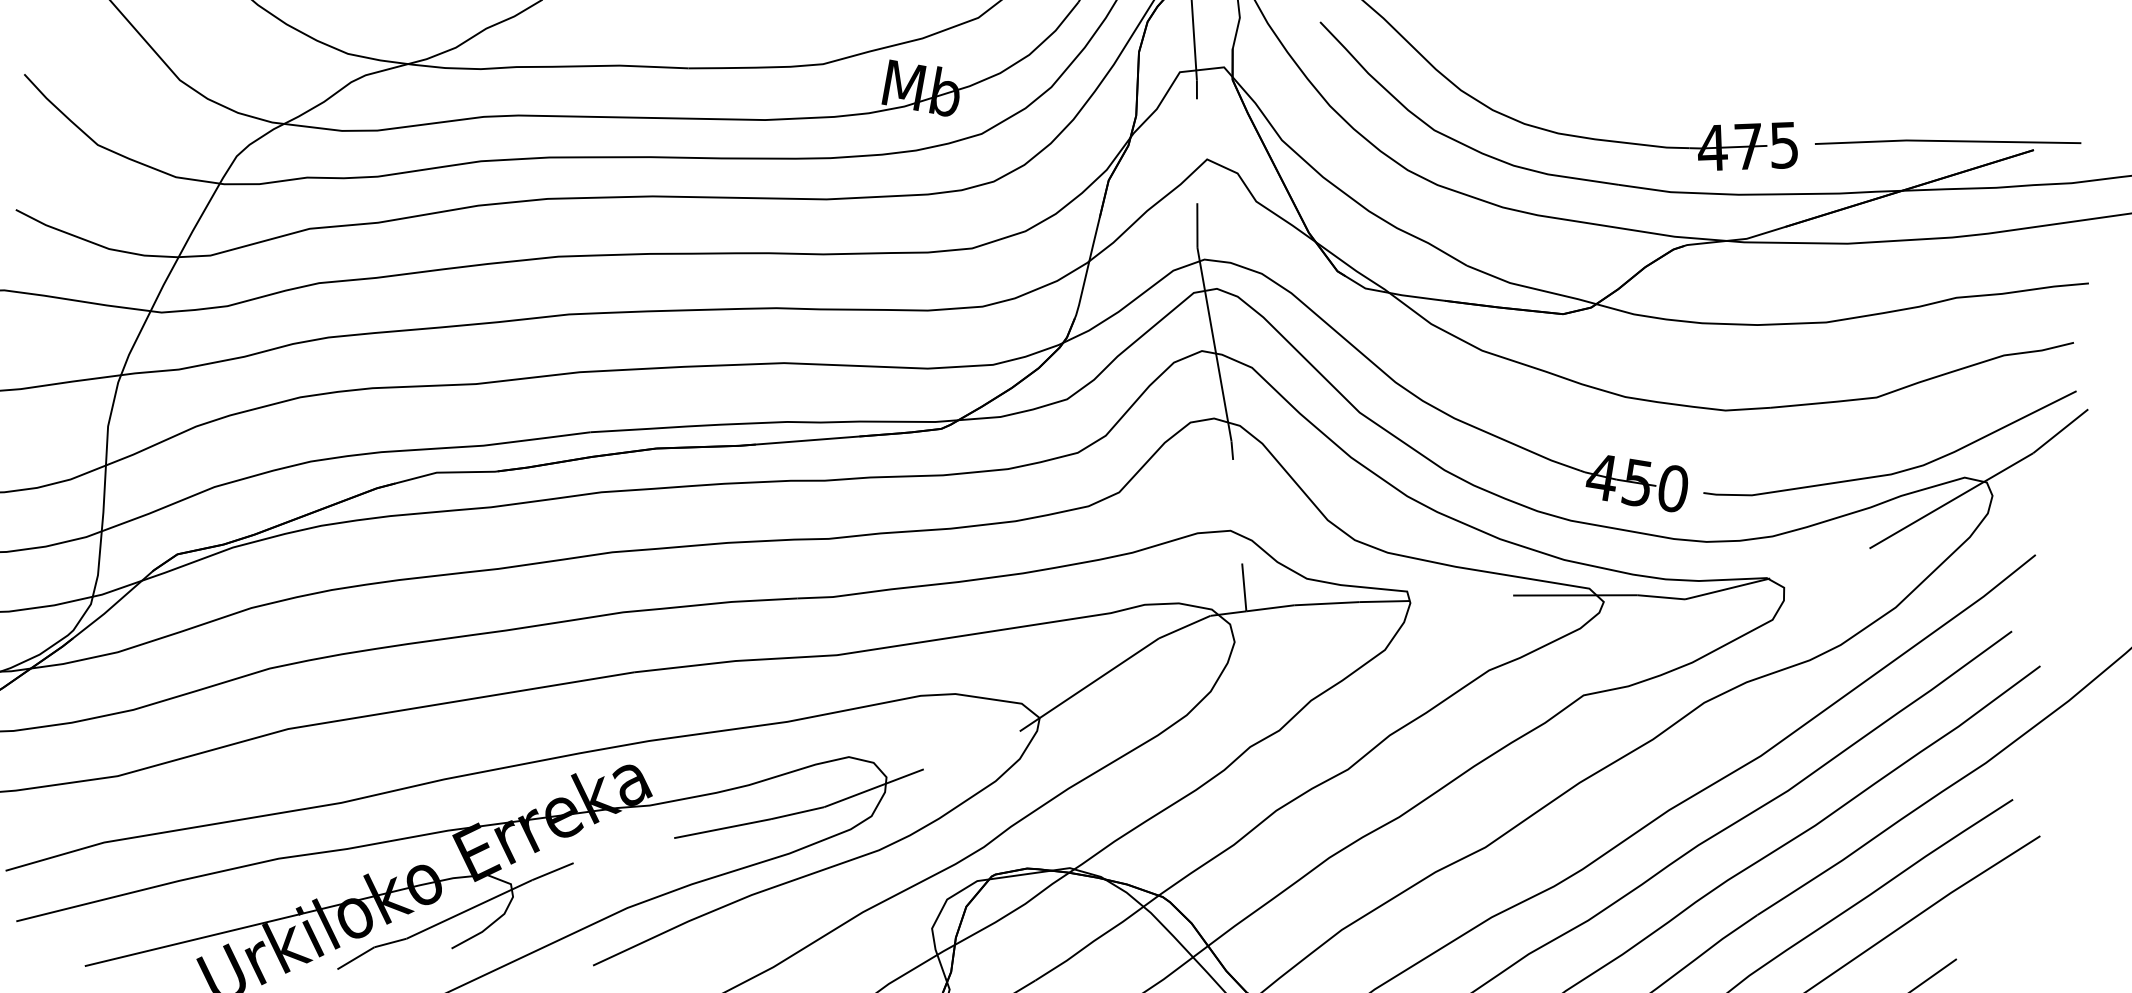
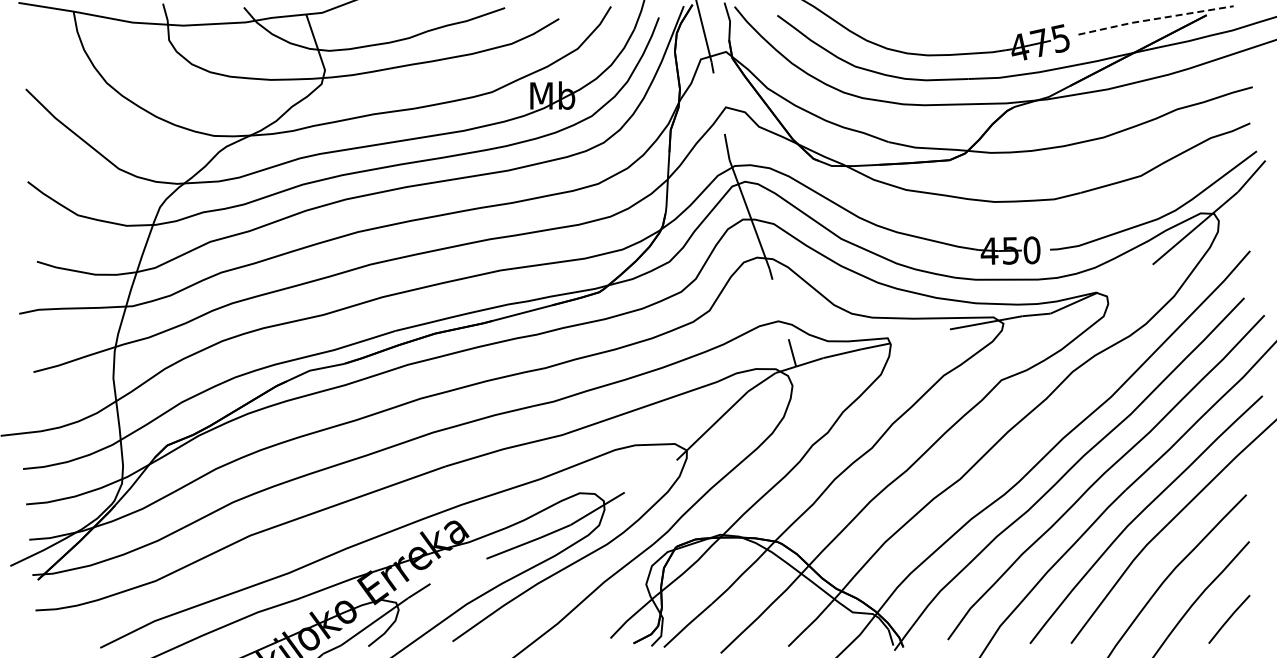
line: (1947, 141) -> (1155, 19), solid -> dashed

